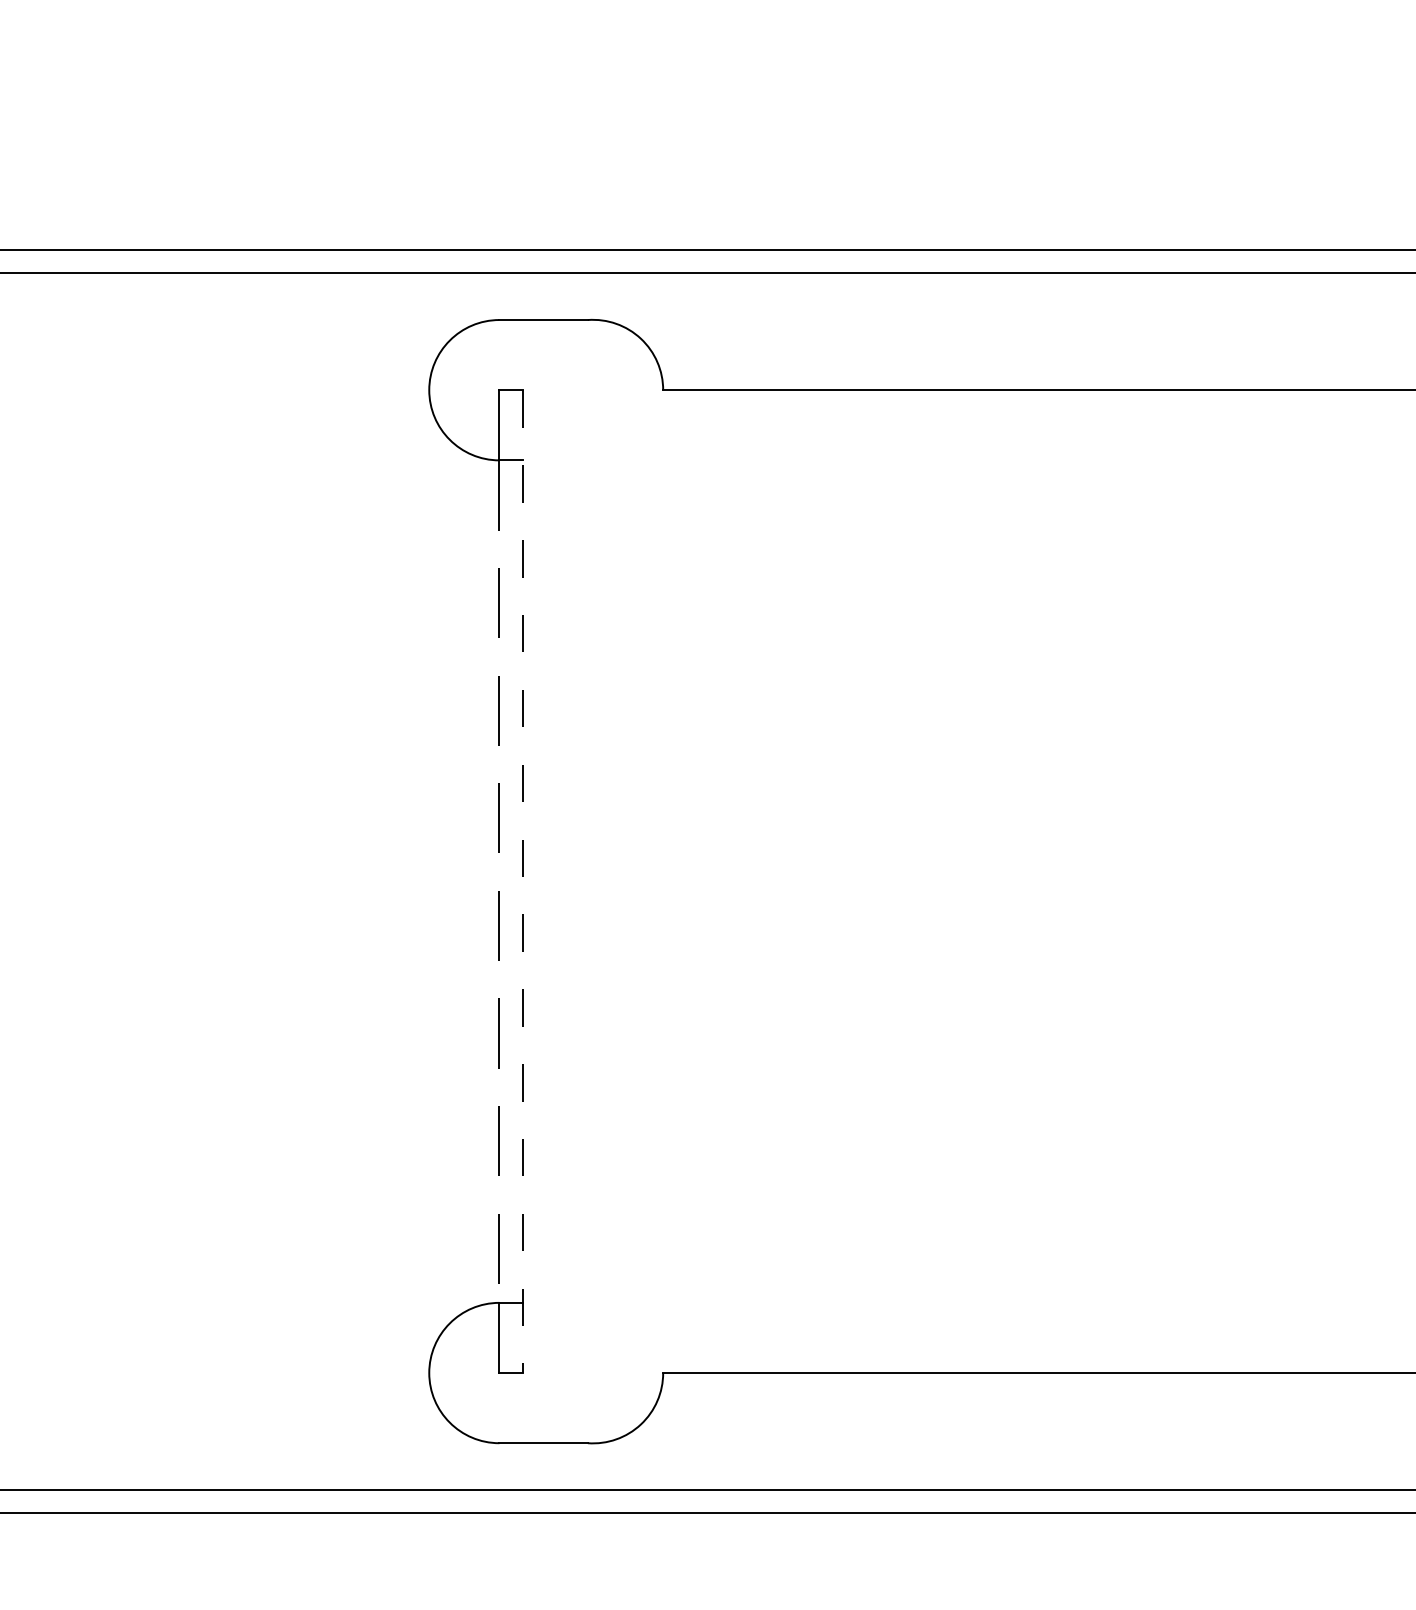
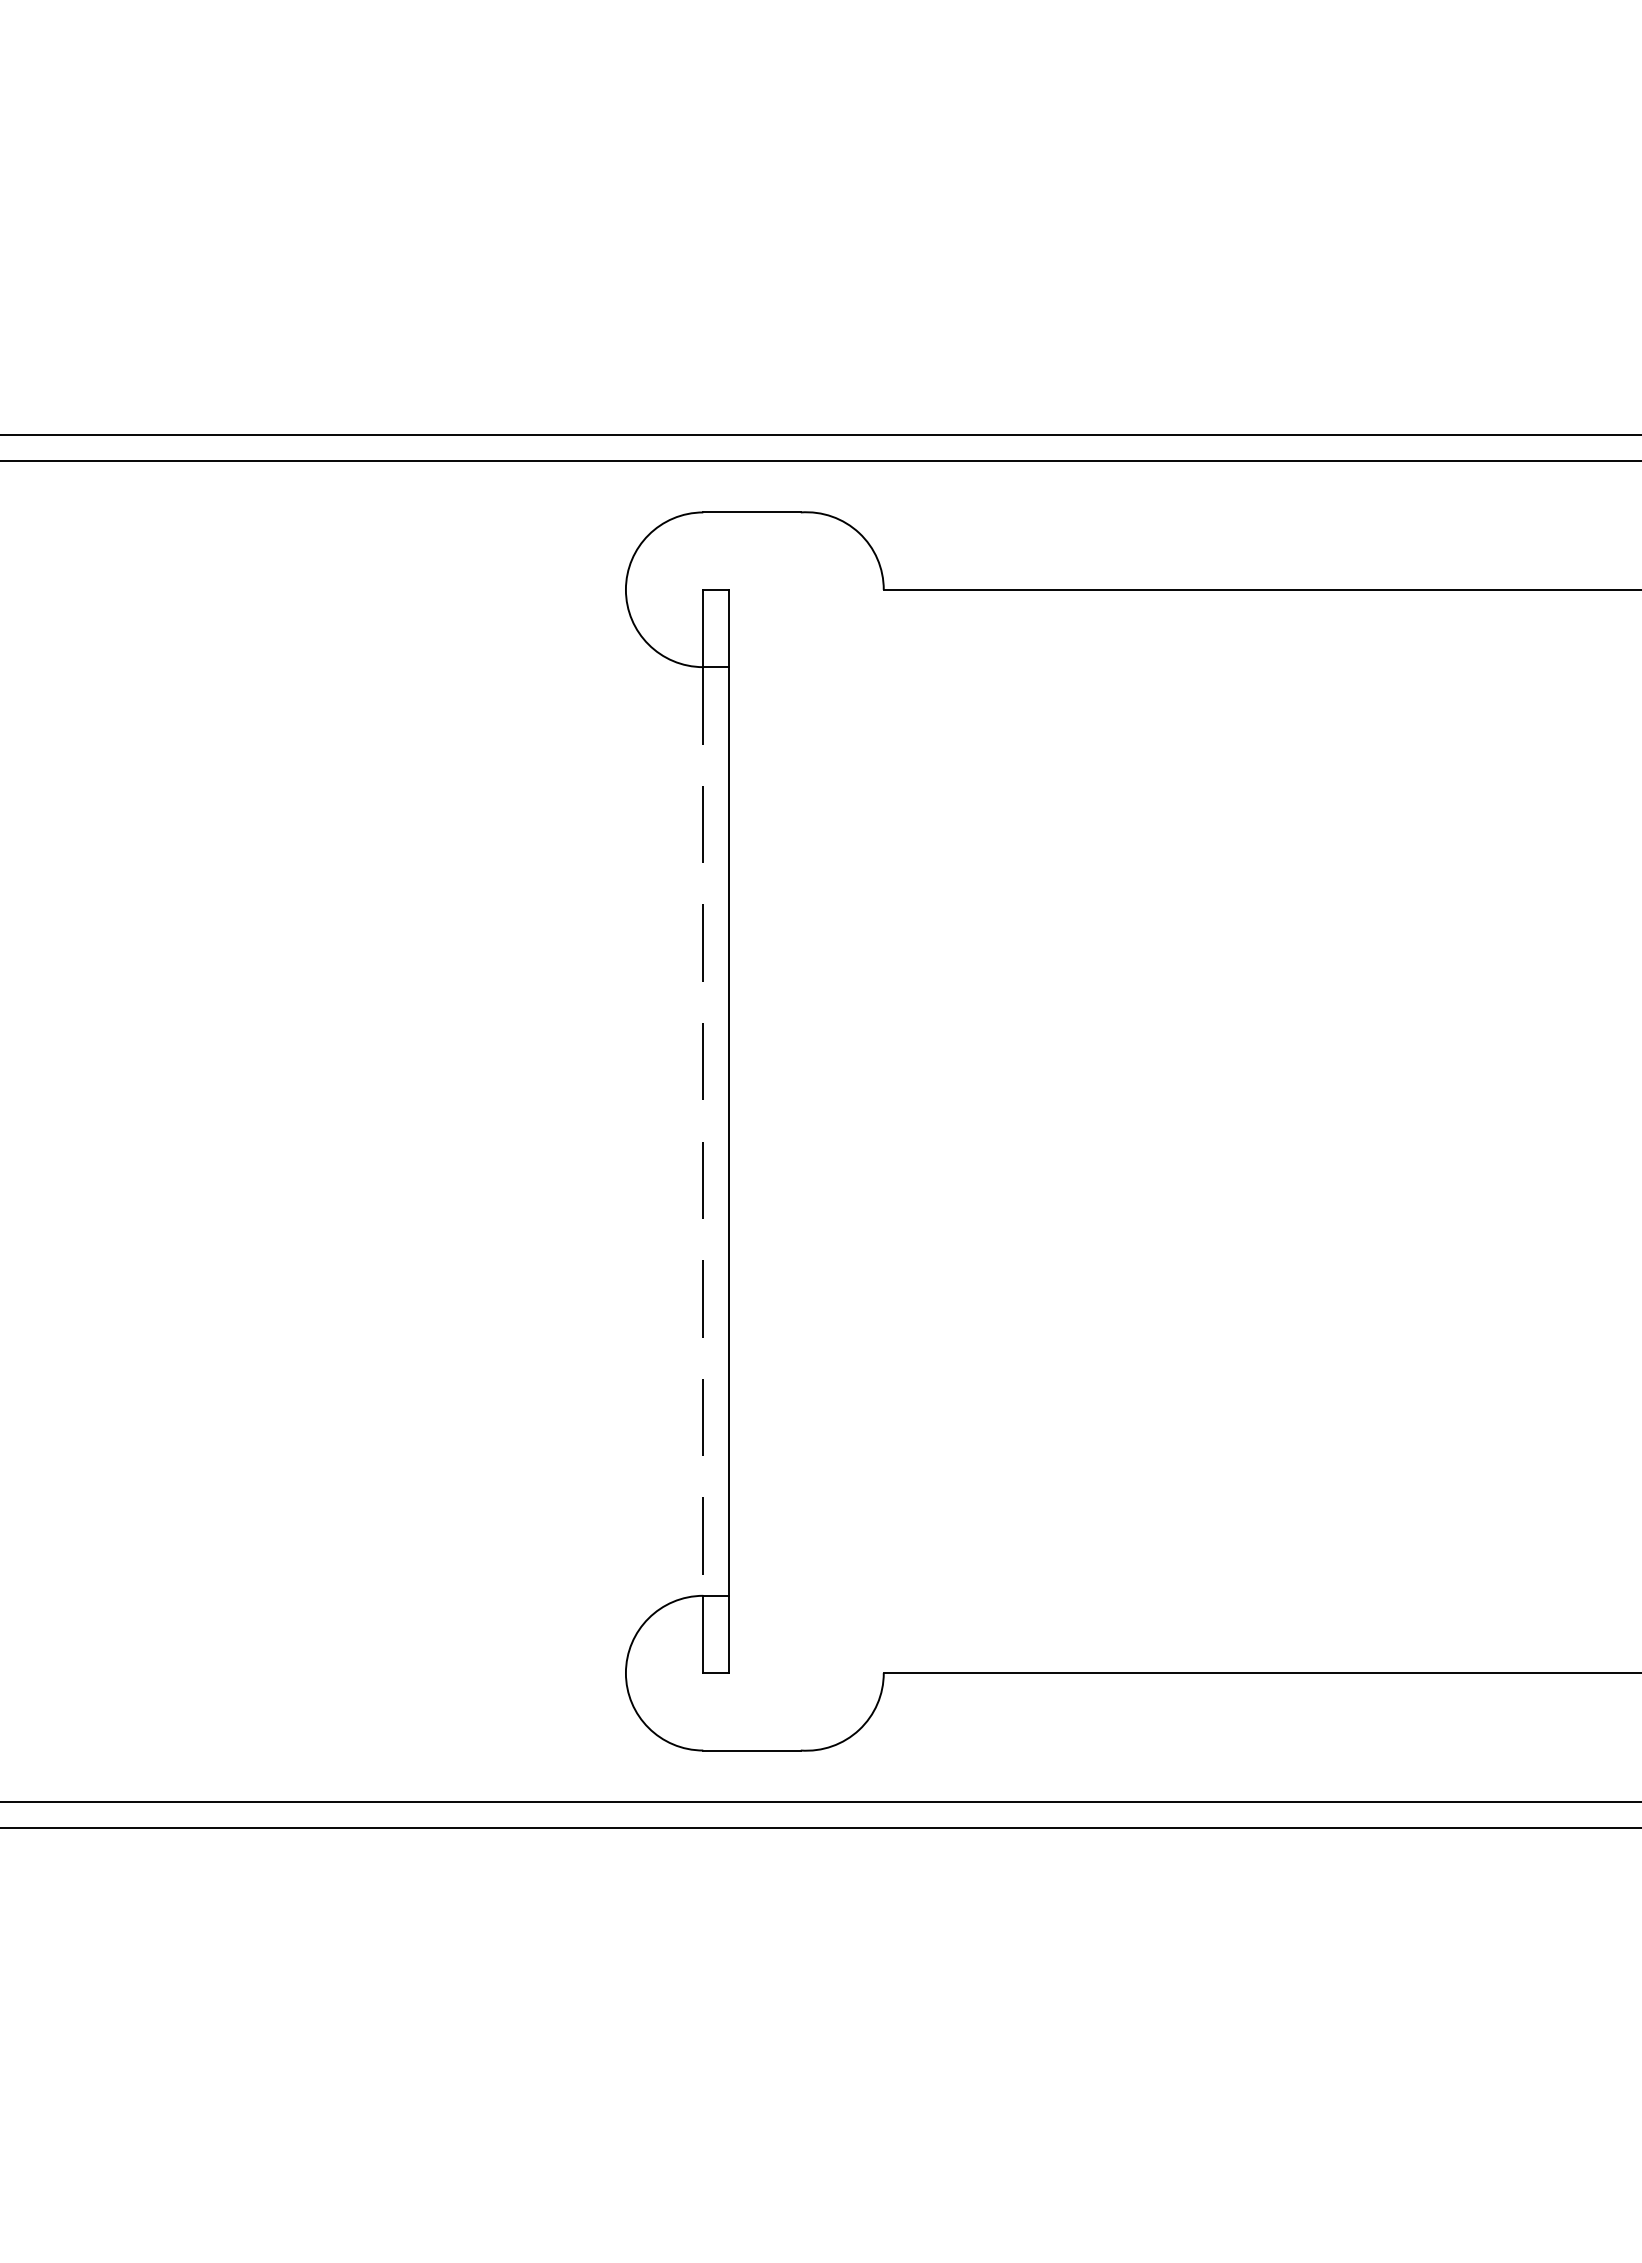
line: (523, 881) -> (729, 1131), dashed -> solid

